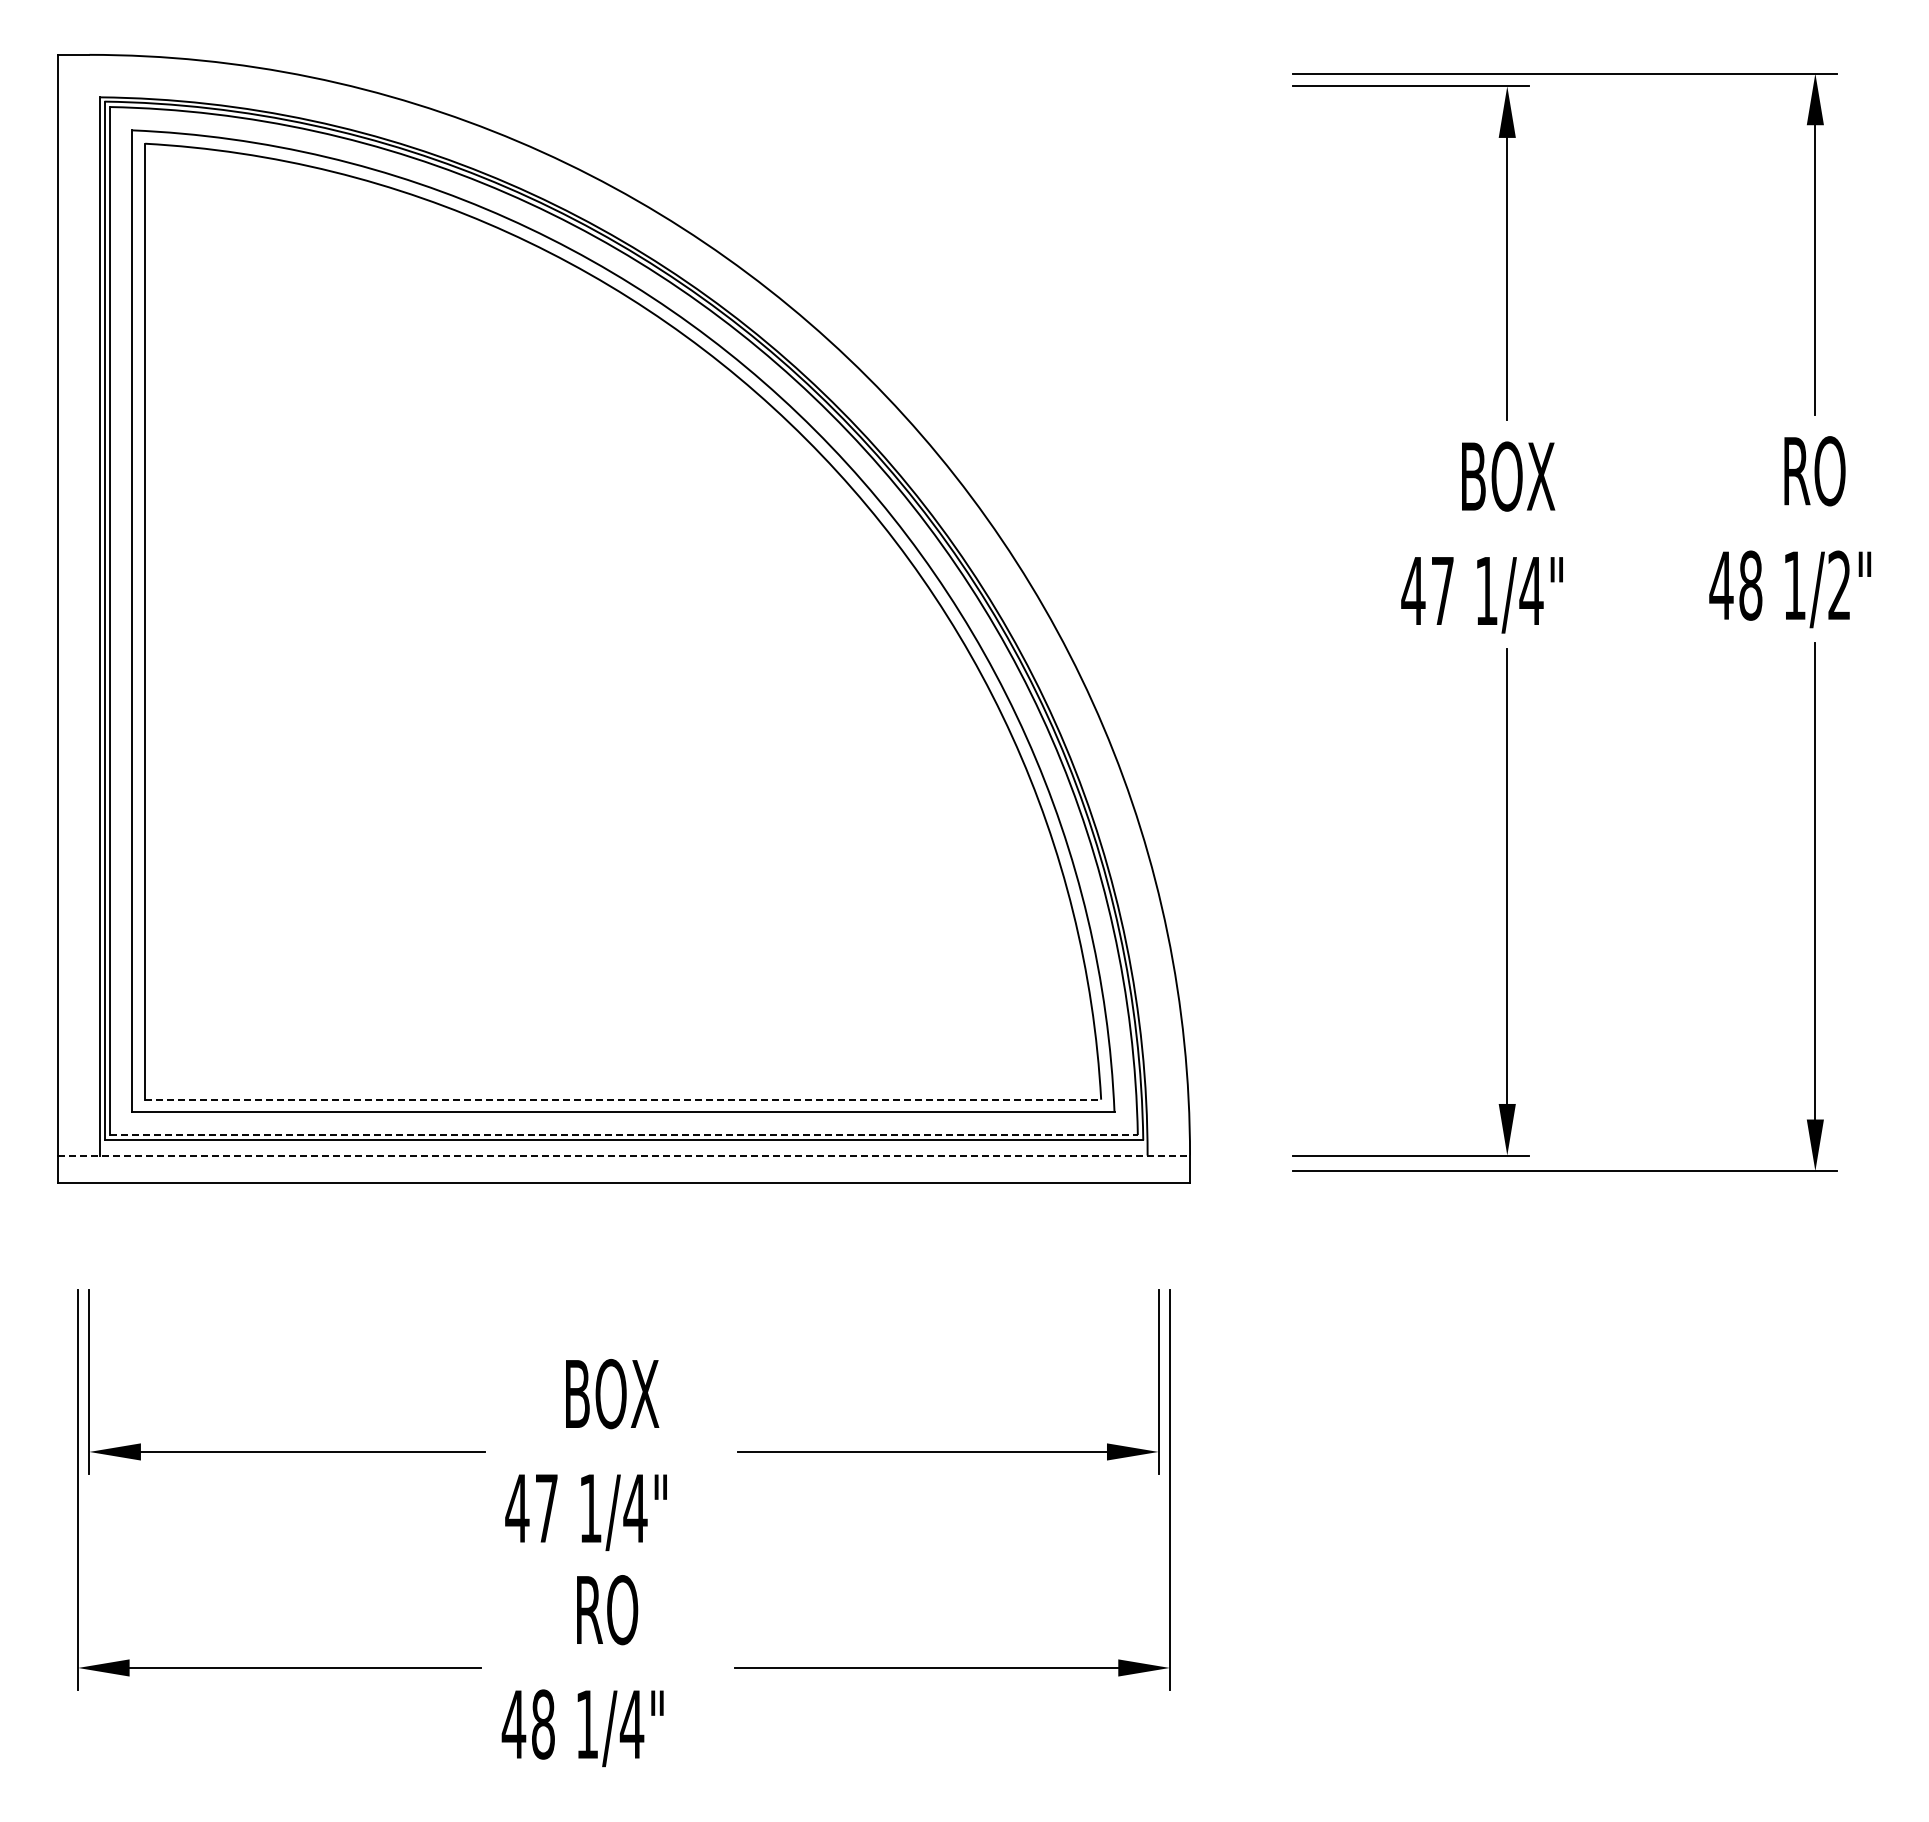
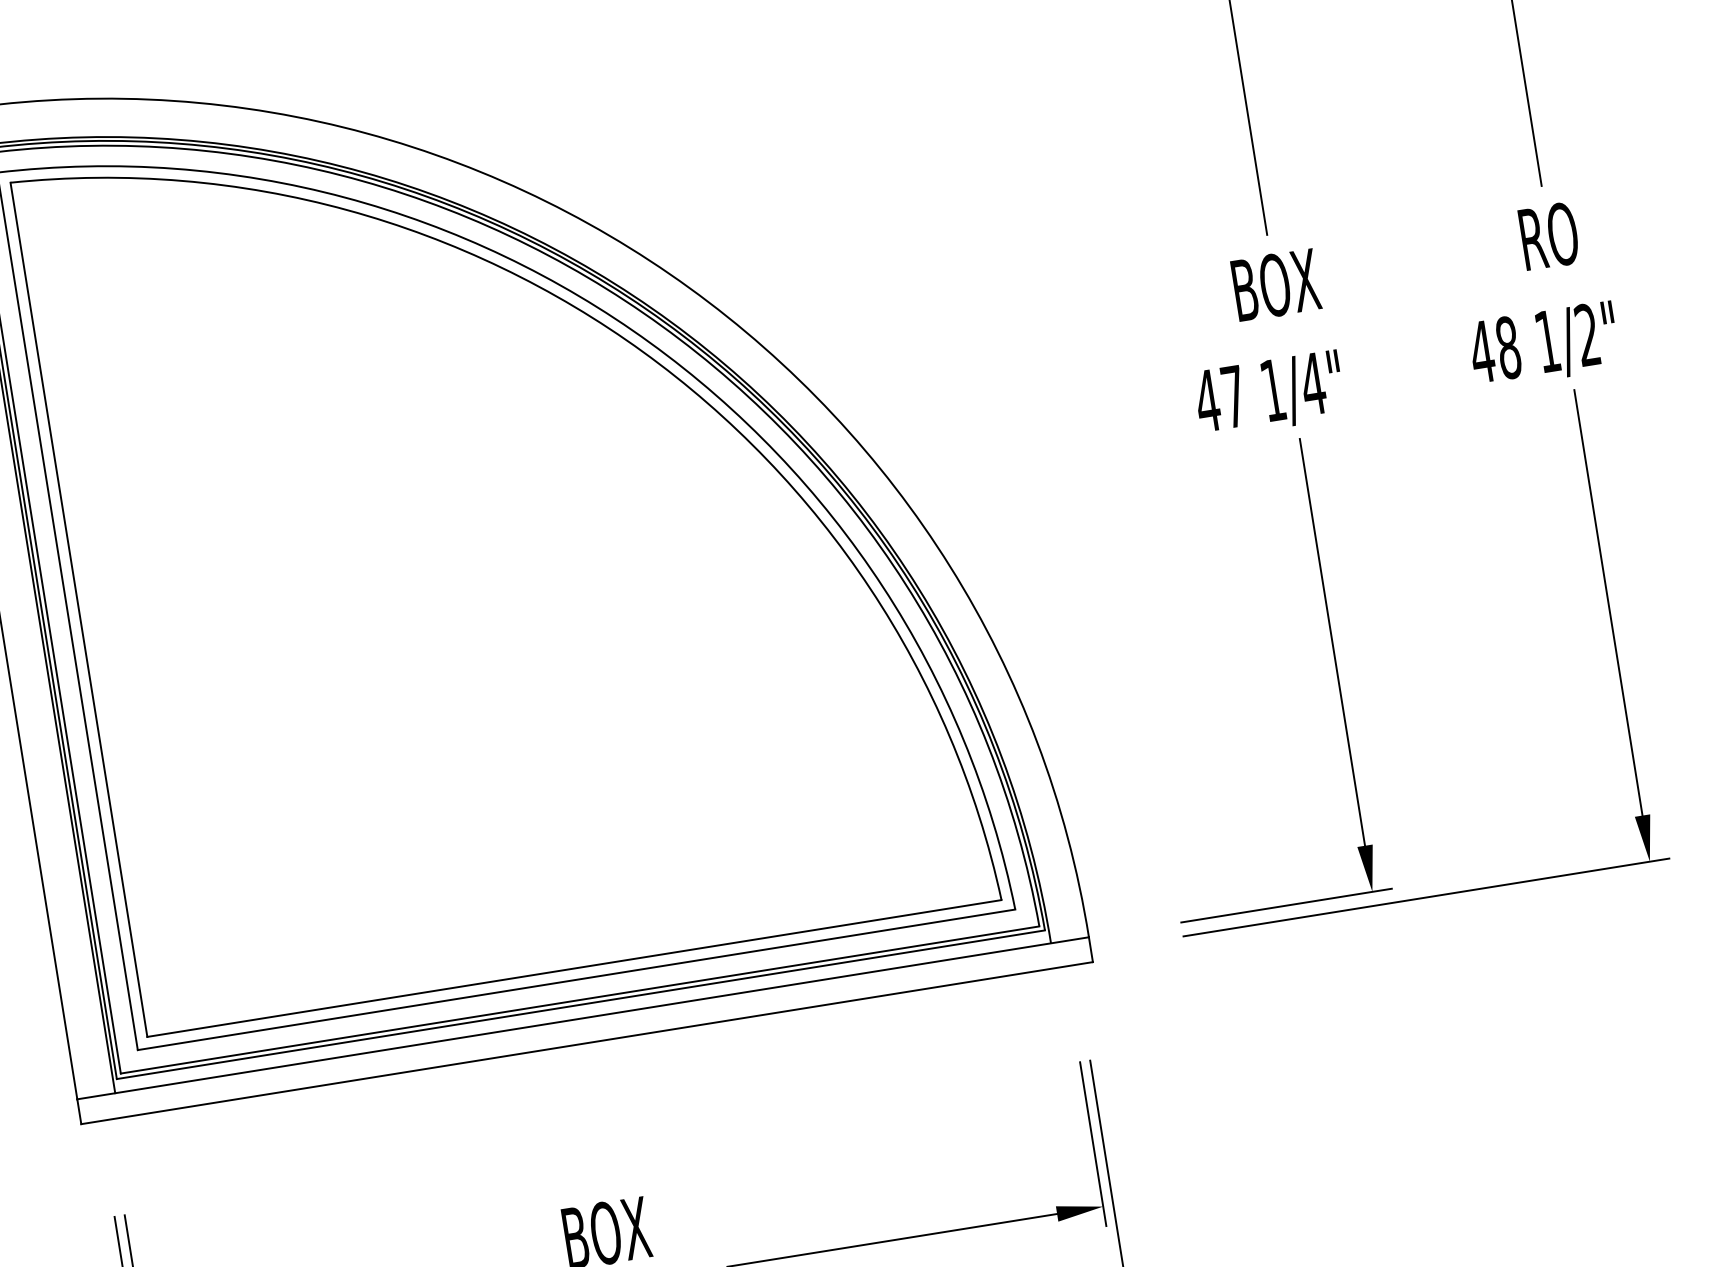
line: (623, 1099) -> (574, 968), dashed -> solid
line: (624, 1135) -> (580, 1000), dashed -> solid
line: (624, 1155) -> (583, 1018), dashed -> solid

